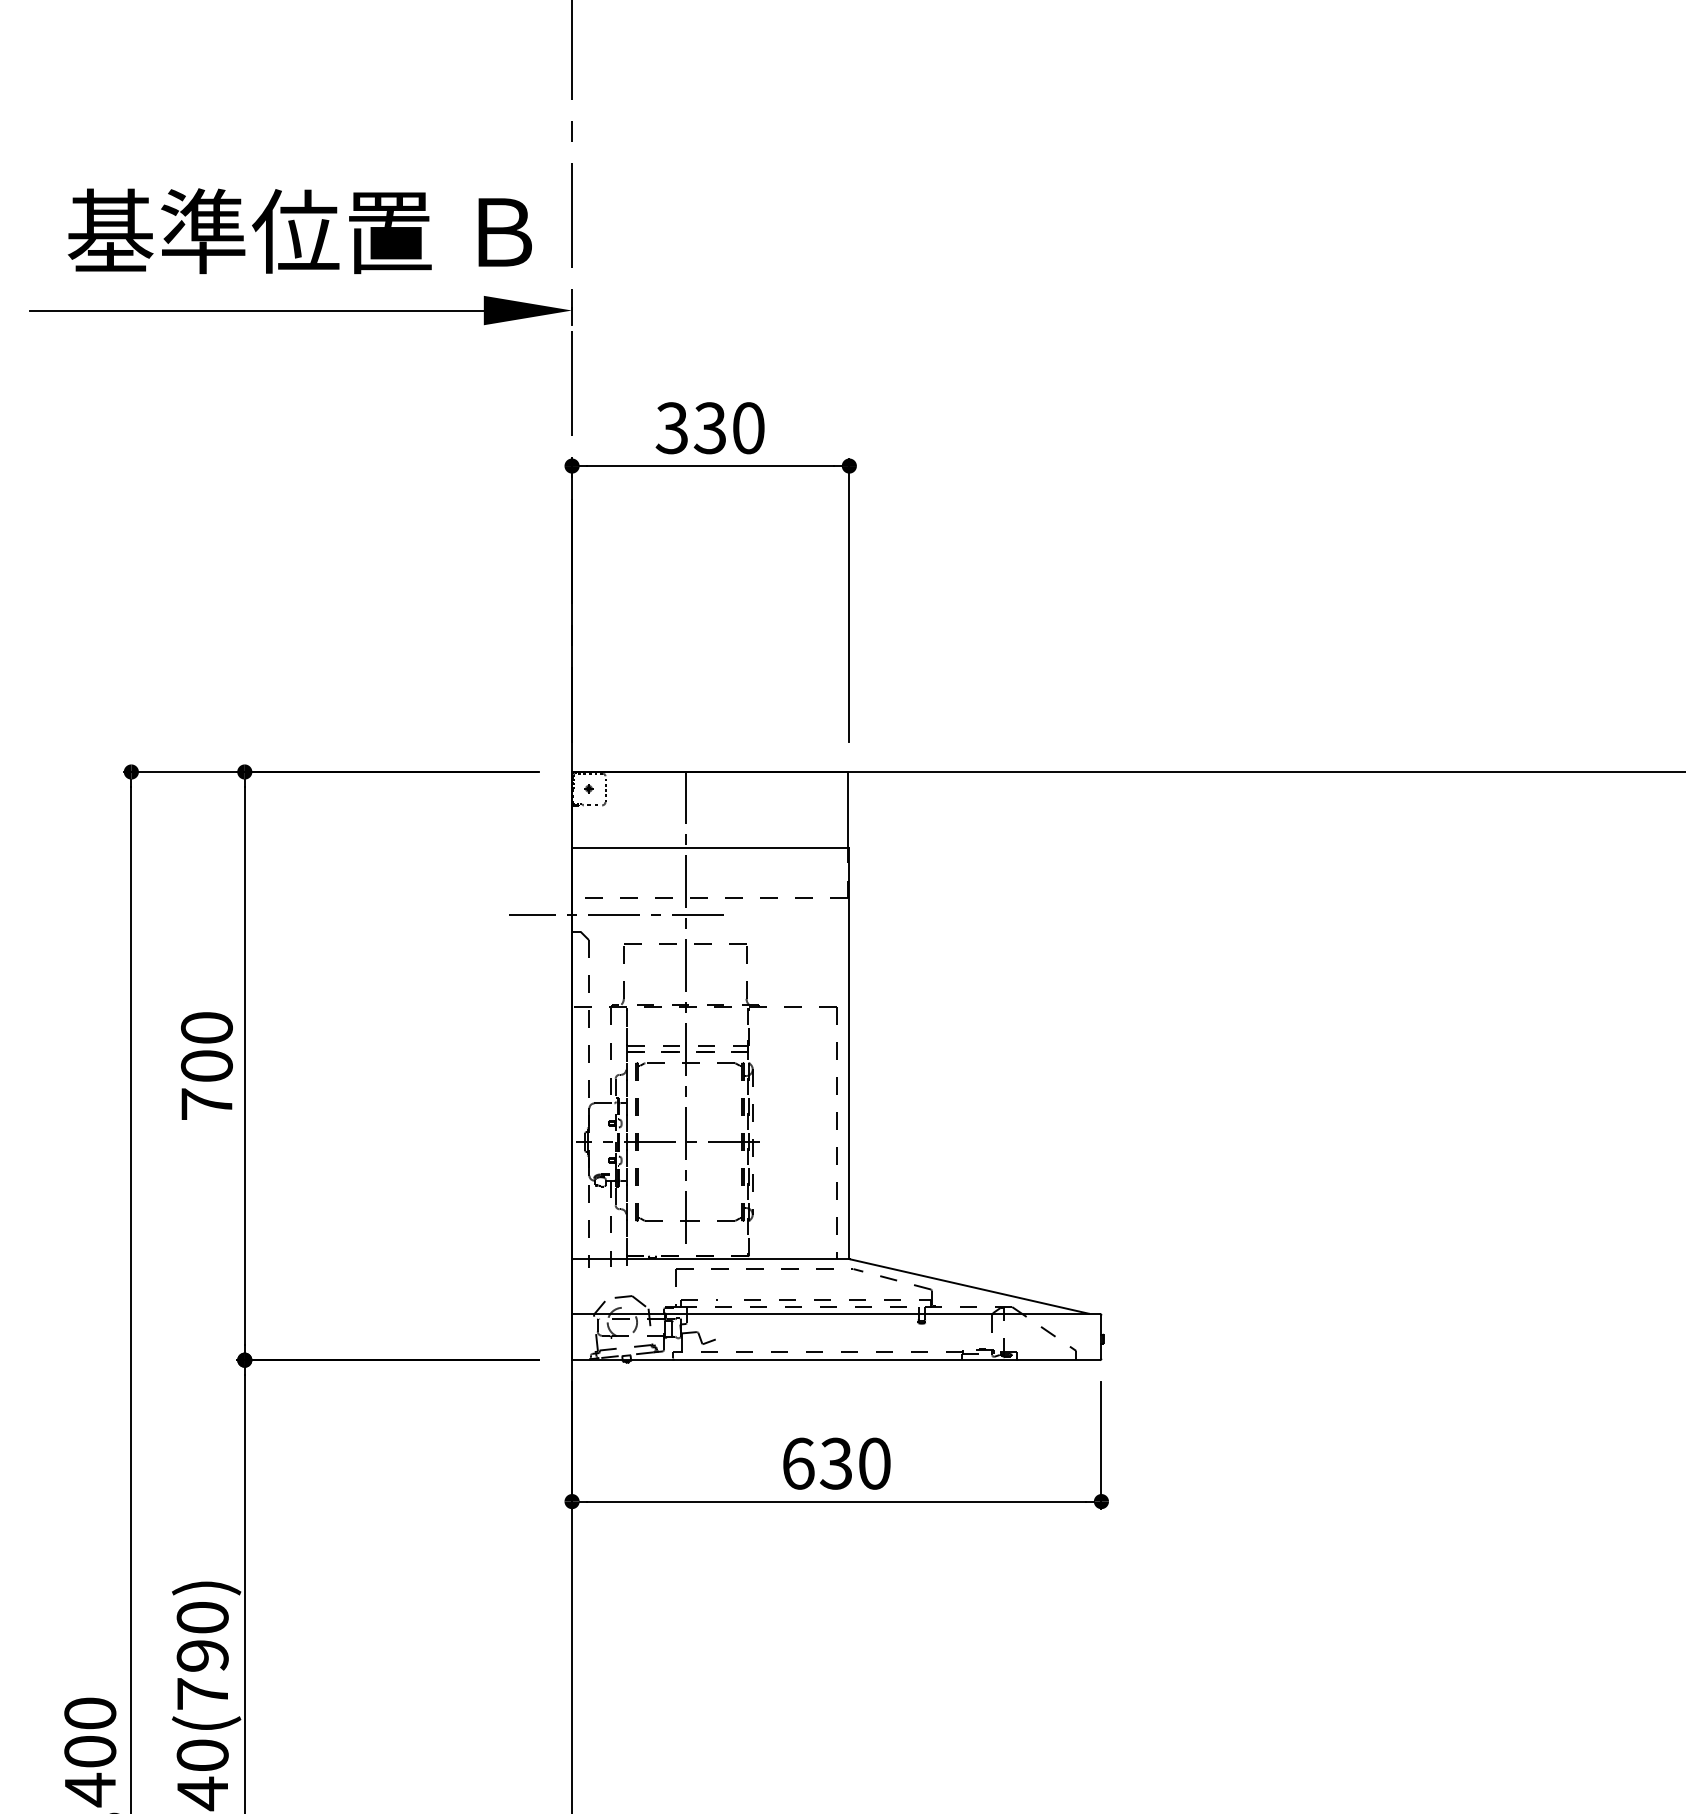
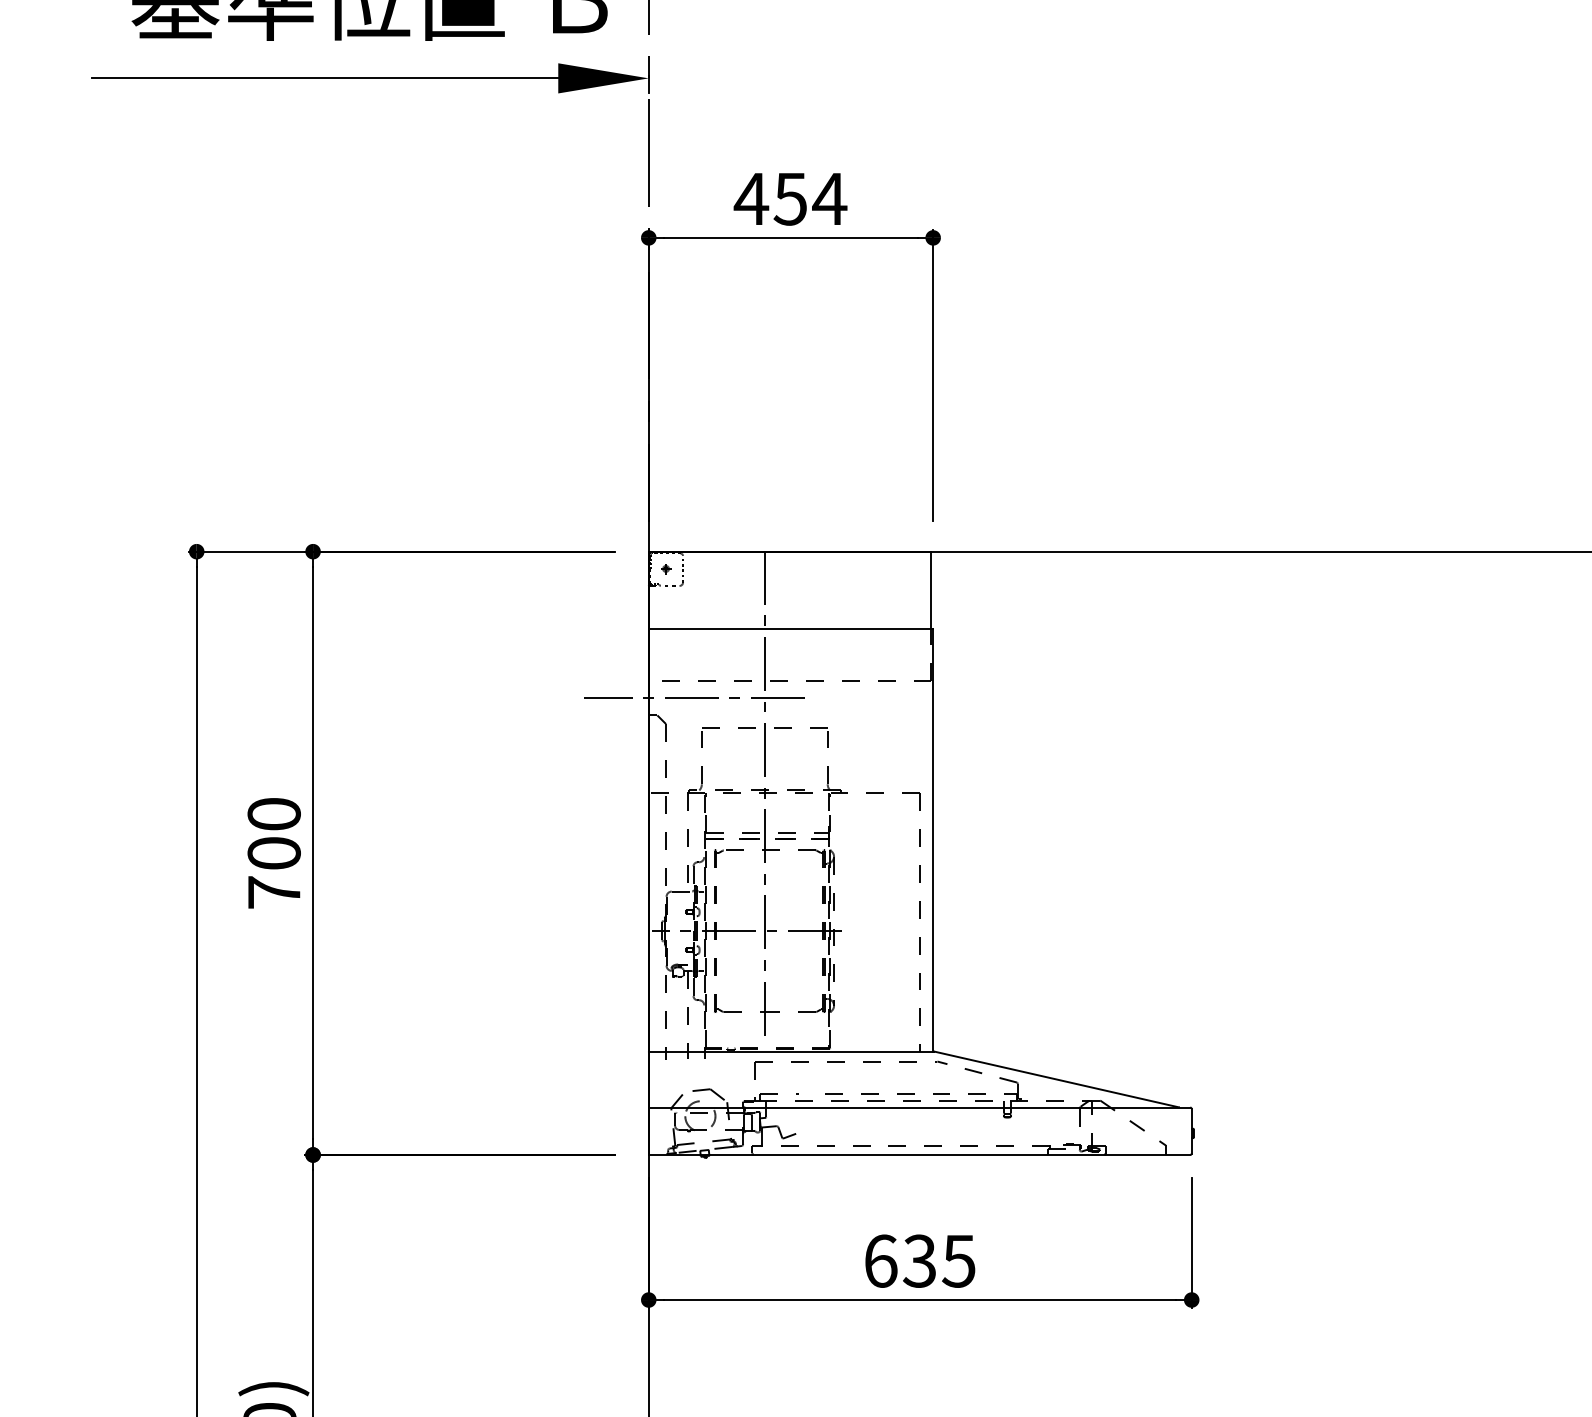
text: (709, 428) -> (789, 199), 330 -> 454
text: (874, 1463) -> (958, 1260), 630 -> 635

